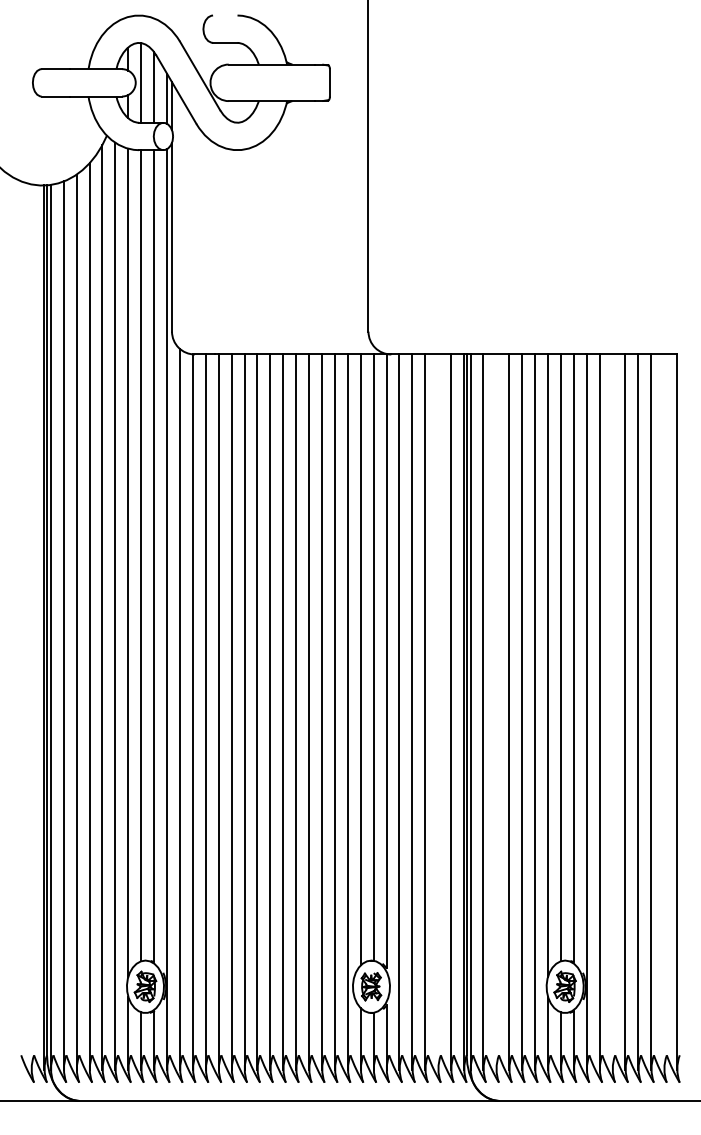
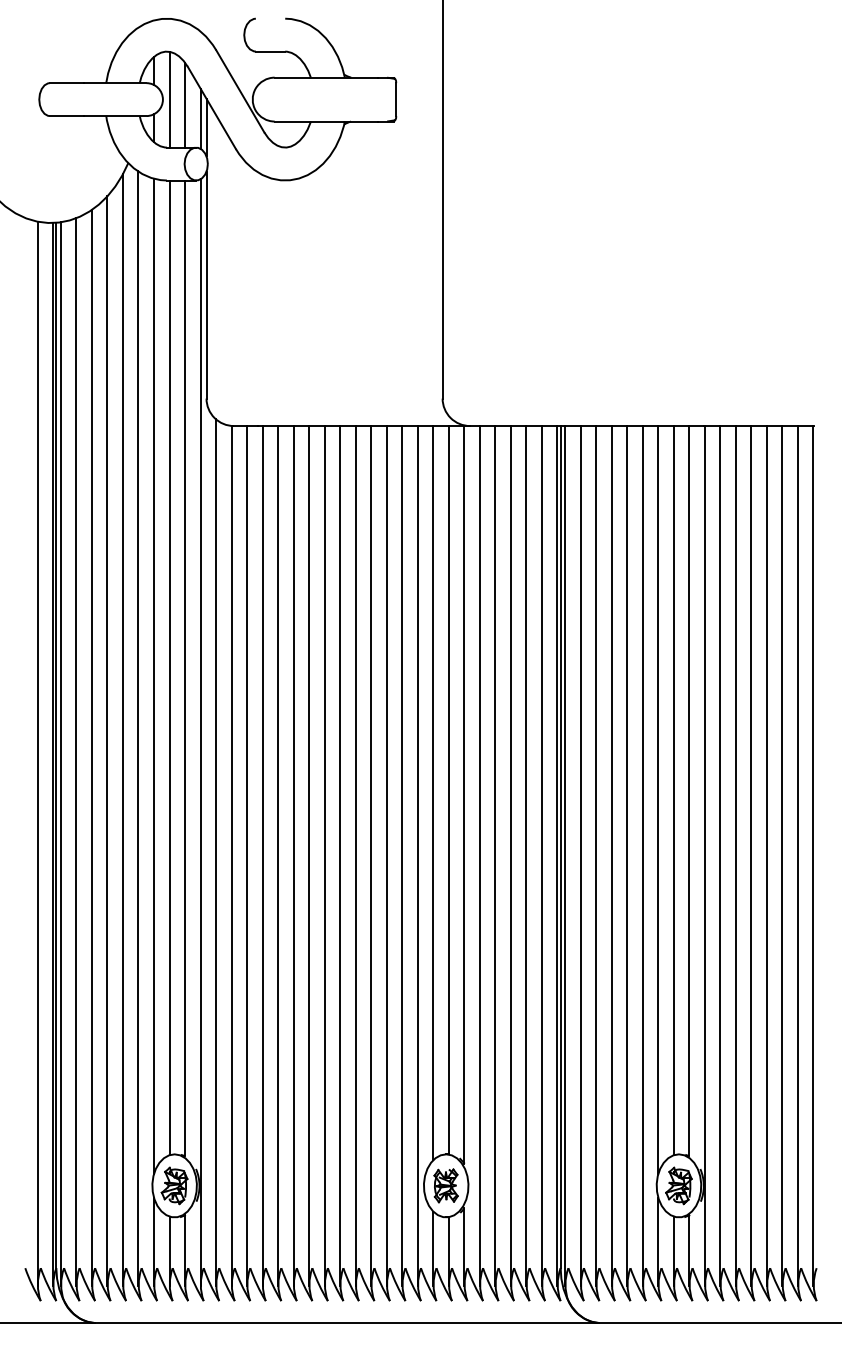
line: (31, 627) -> (37, 754), added
line: (438, 712) -> (526, 856), added
line: (496, 712) -> (596, 856), added
line: (612, 712) -> (735, 856), added
line: (664, 712) -> (798, 856), added

